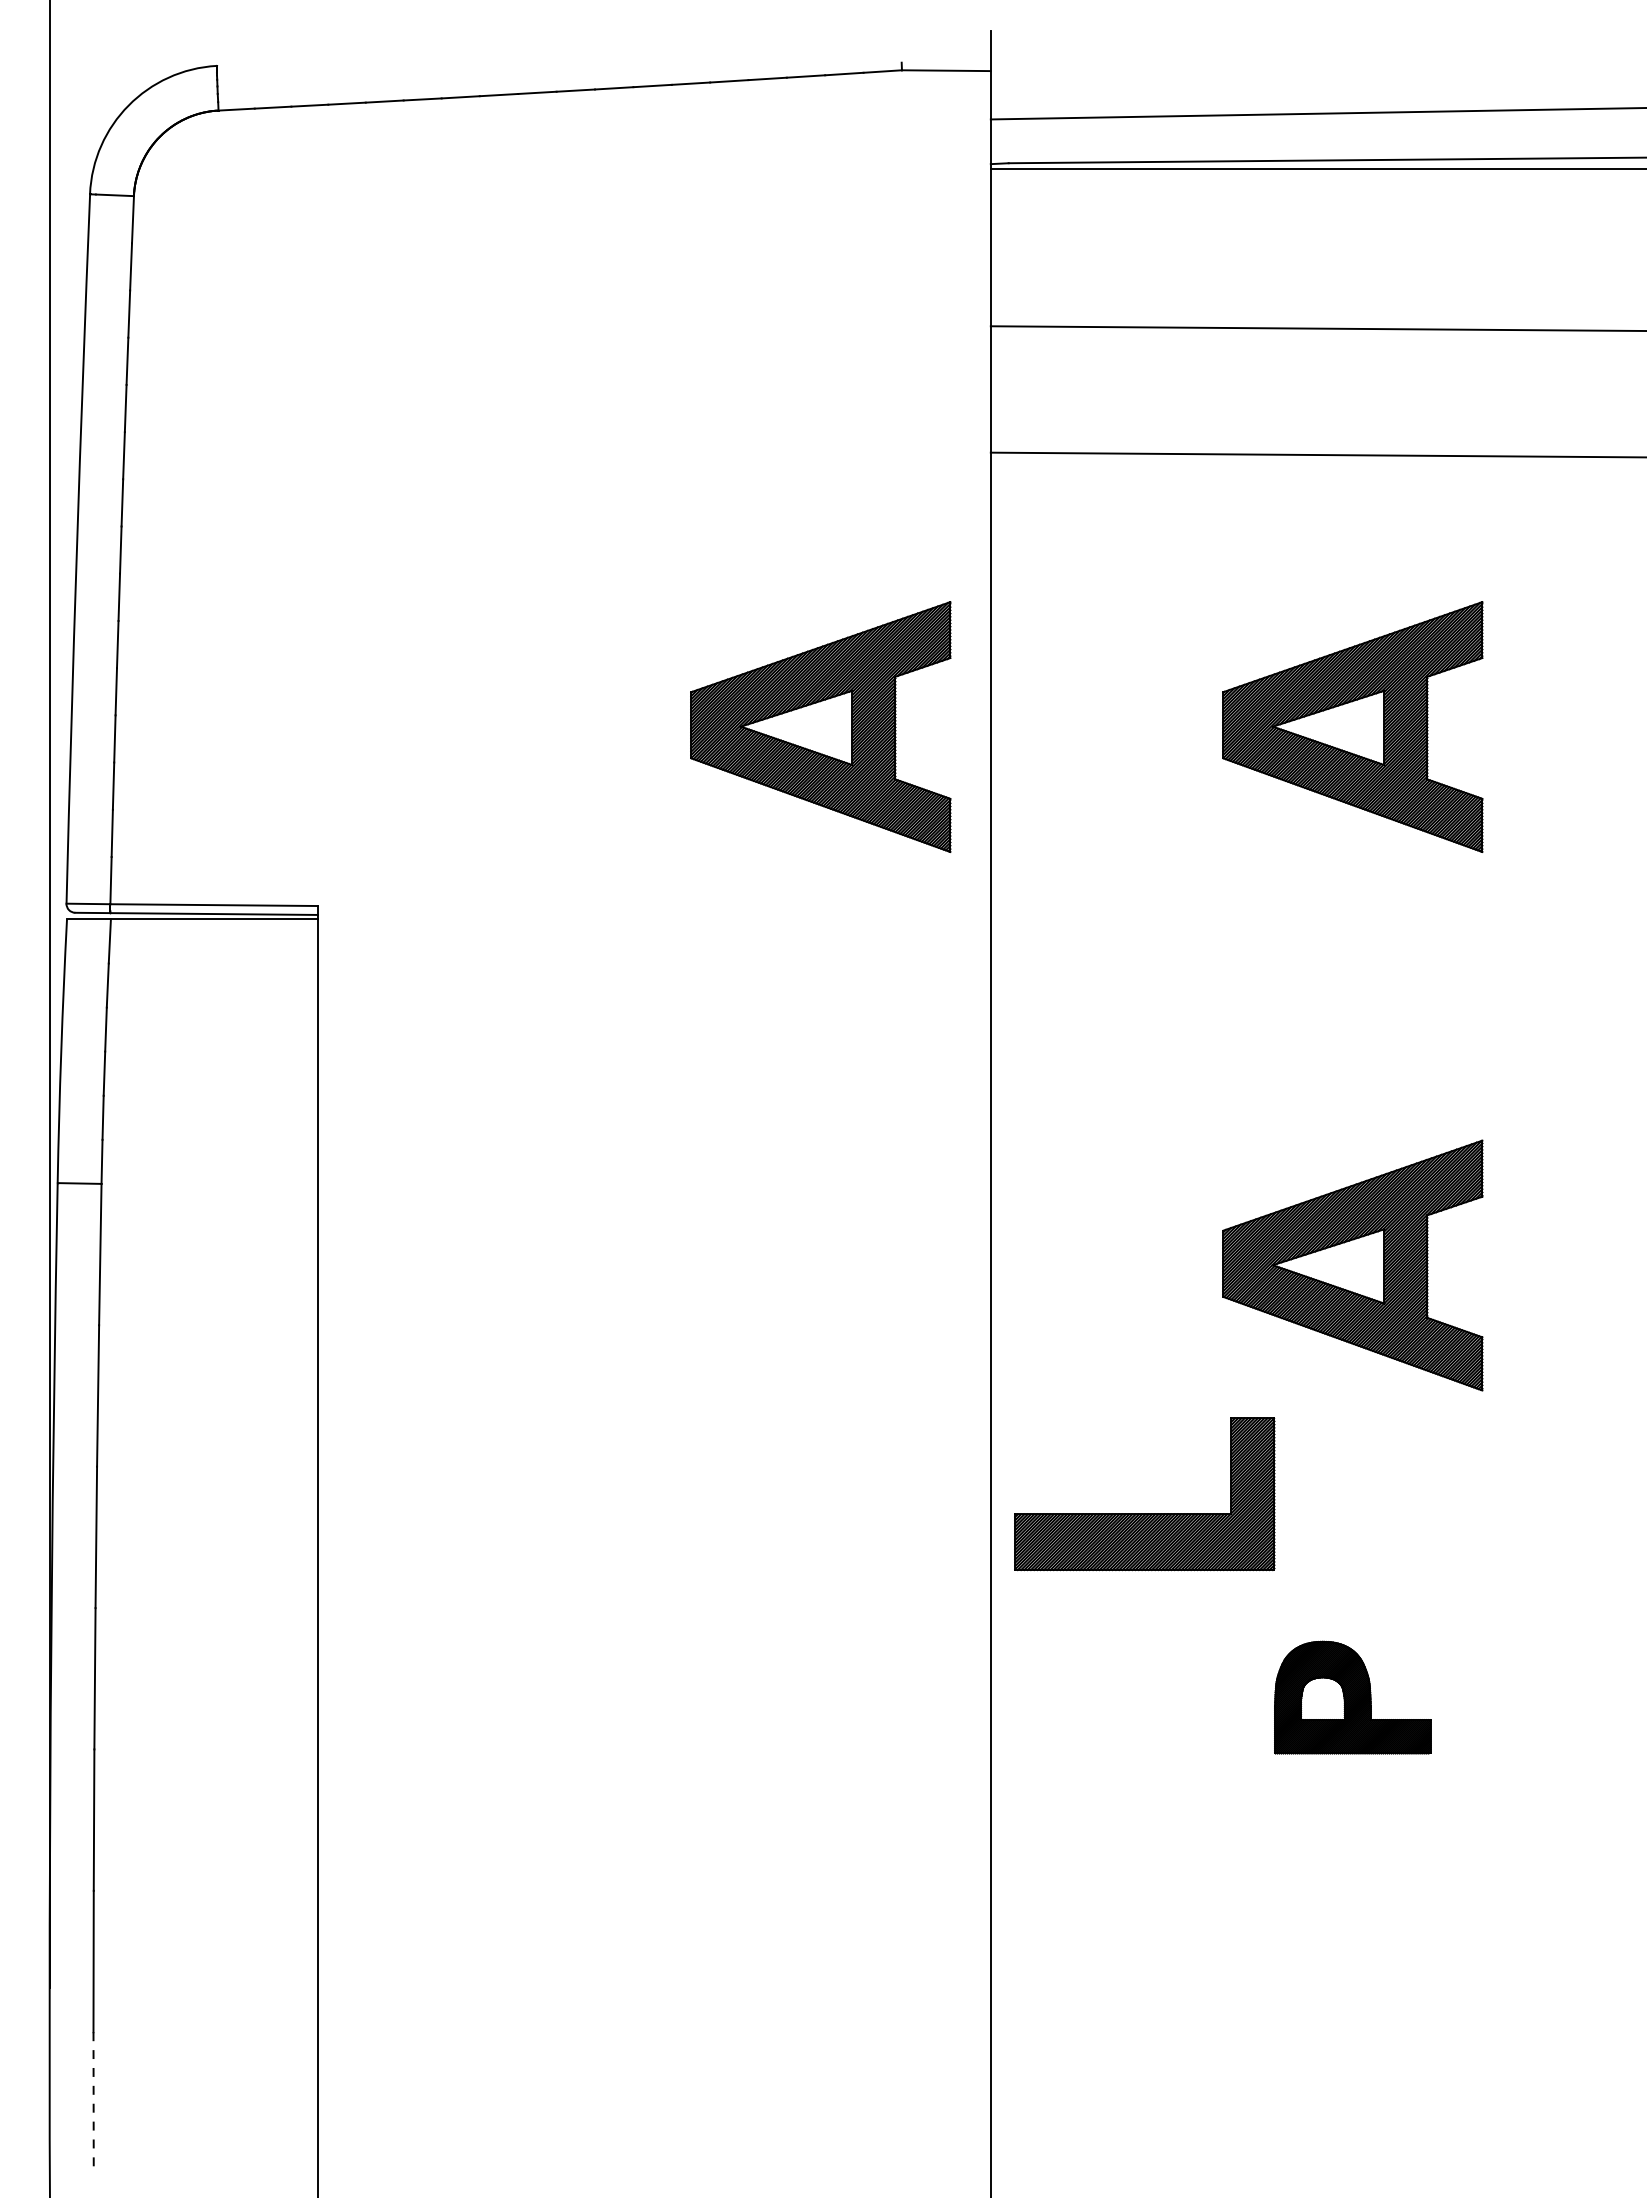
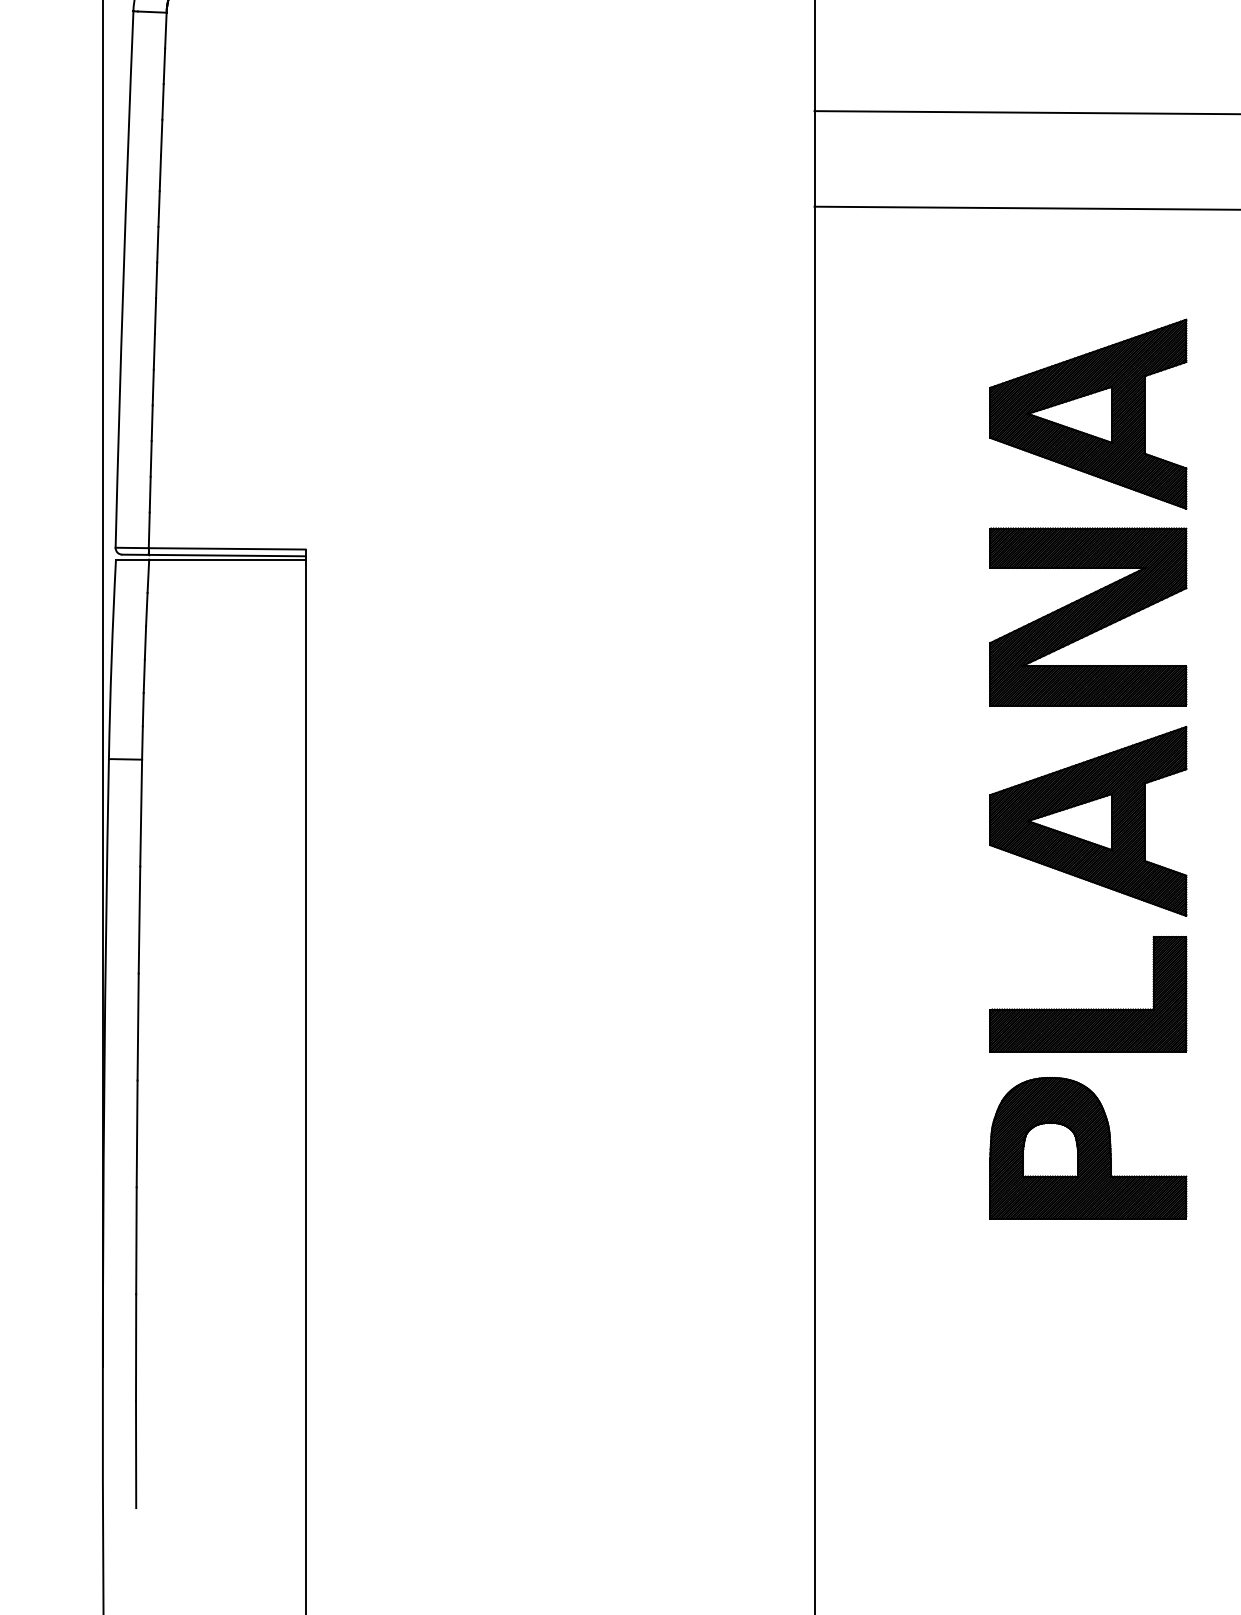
part: (820, 726) -> (685, 413), removed
part: (1352, 995) -> (1088, 617), added
part: (1144, 1513) -> (1088, 1008), moved
part: (1352, 1697) -> (1088, 1148), size x1.67
line: (93, 2102) -> (136, 1454), dashed -> solid

